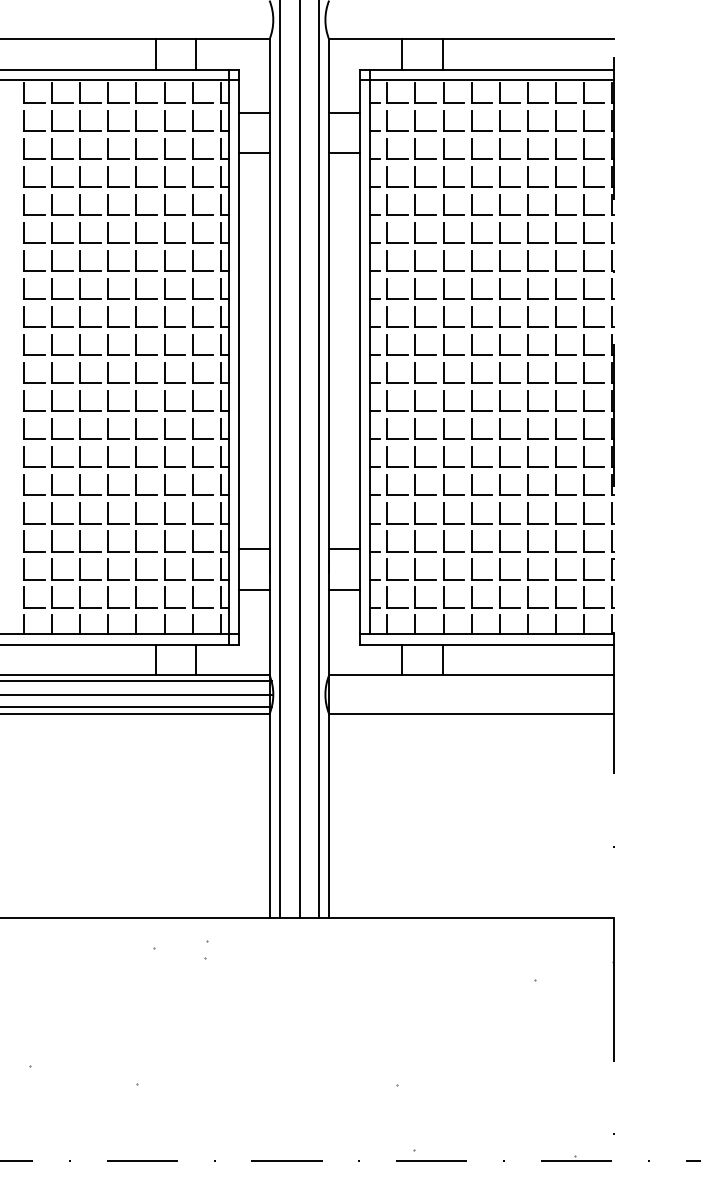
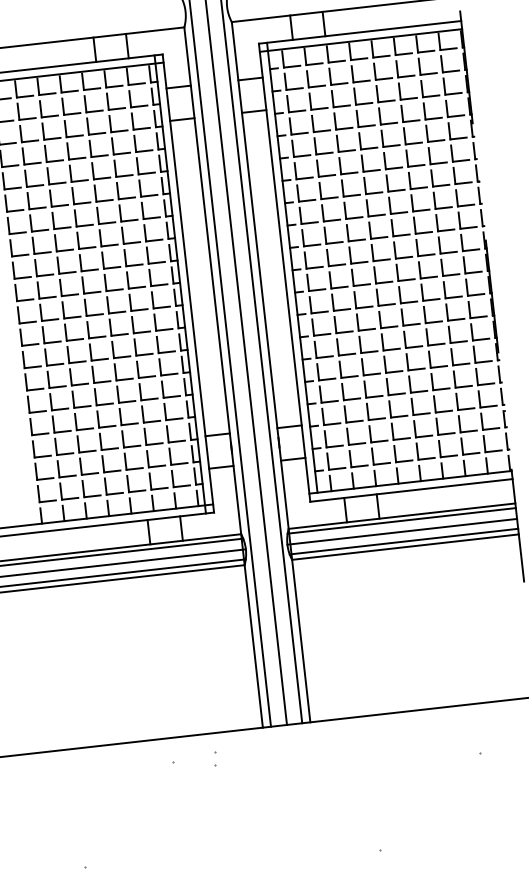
line: (470, 681) -> (401, 521), added
line: (469, 694) -> (402, 531), added
line: (469, 707) -> (403, 542), added

